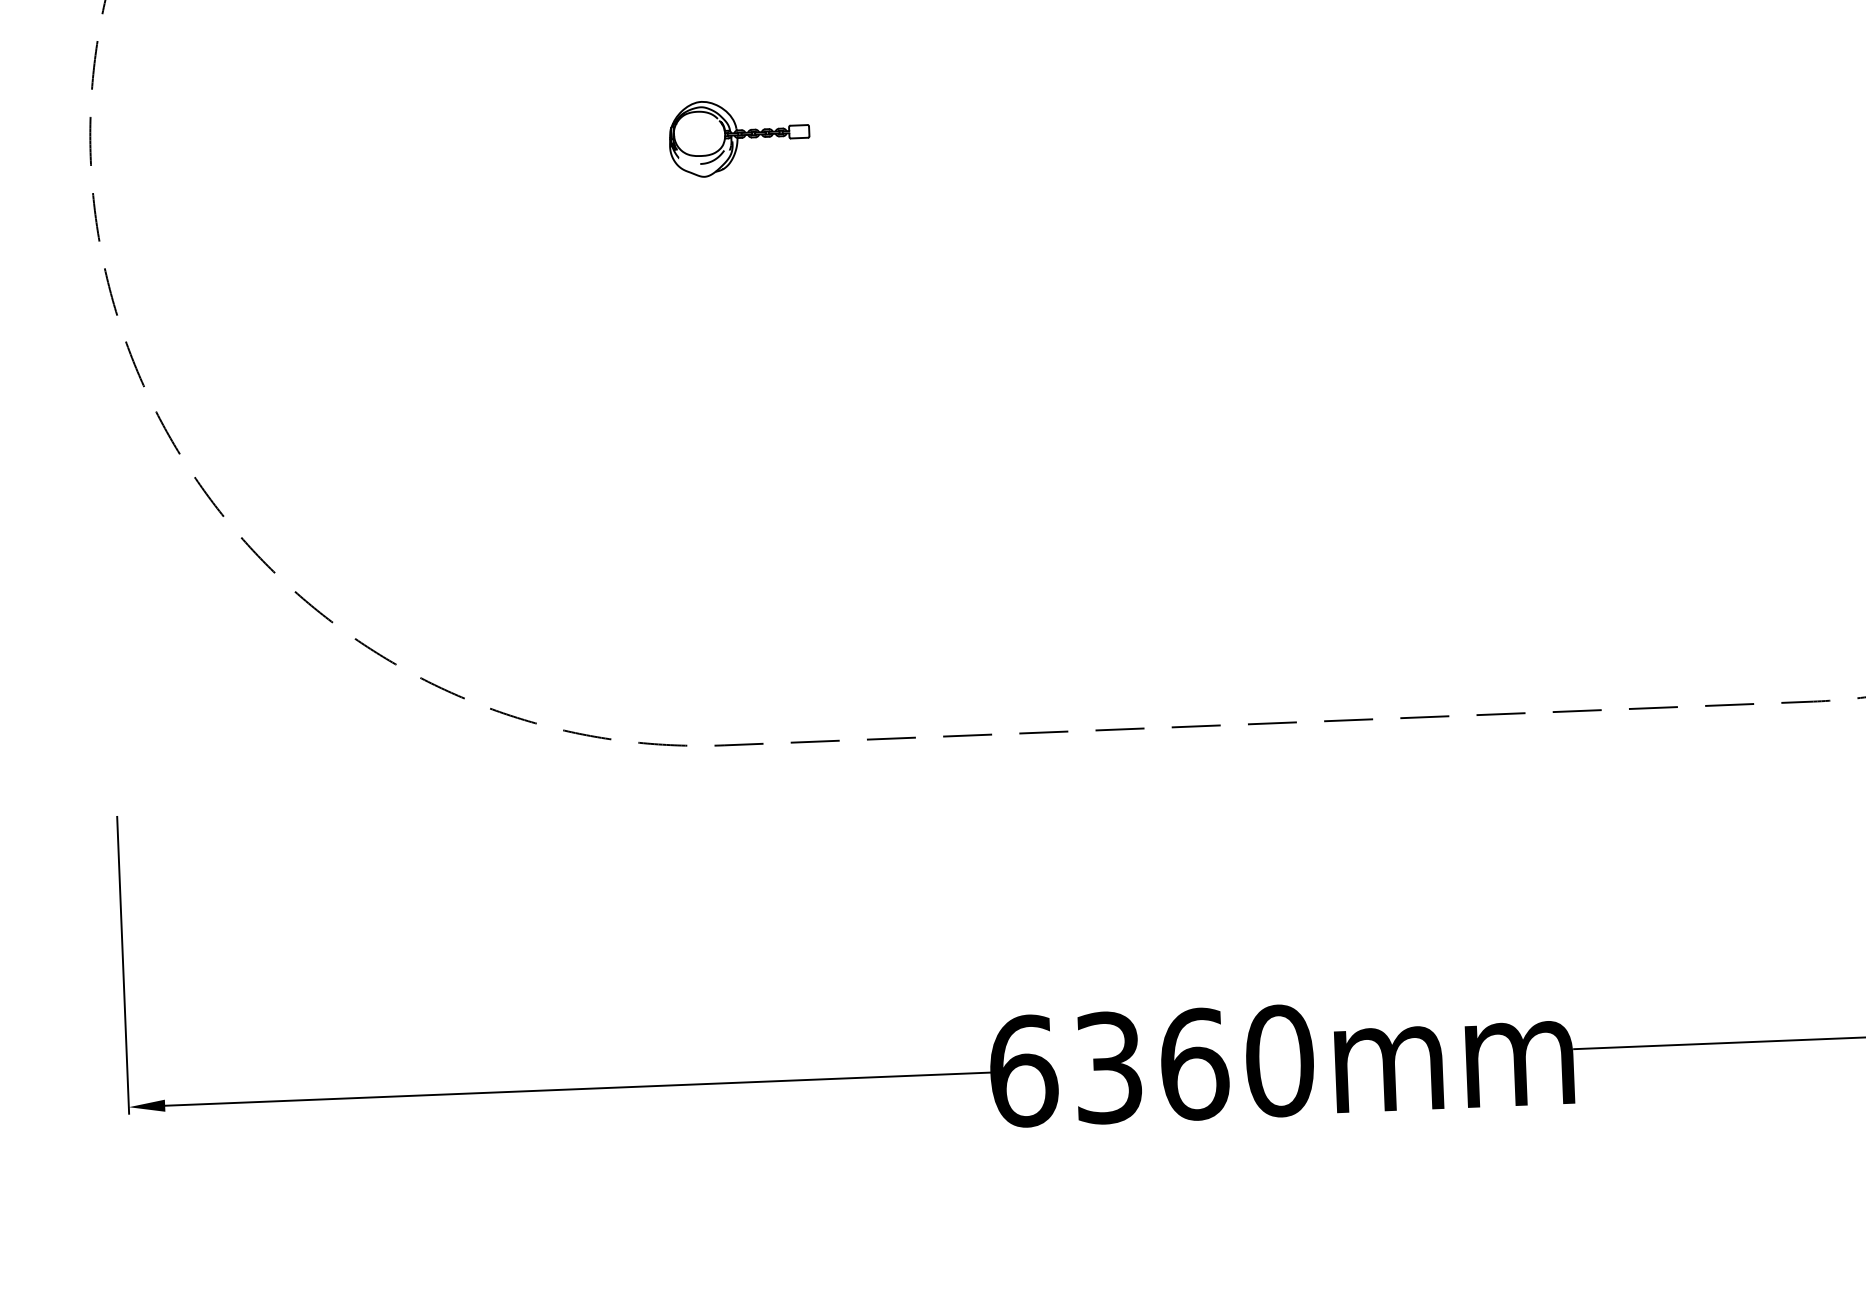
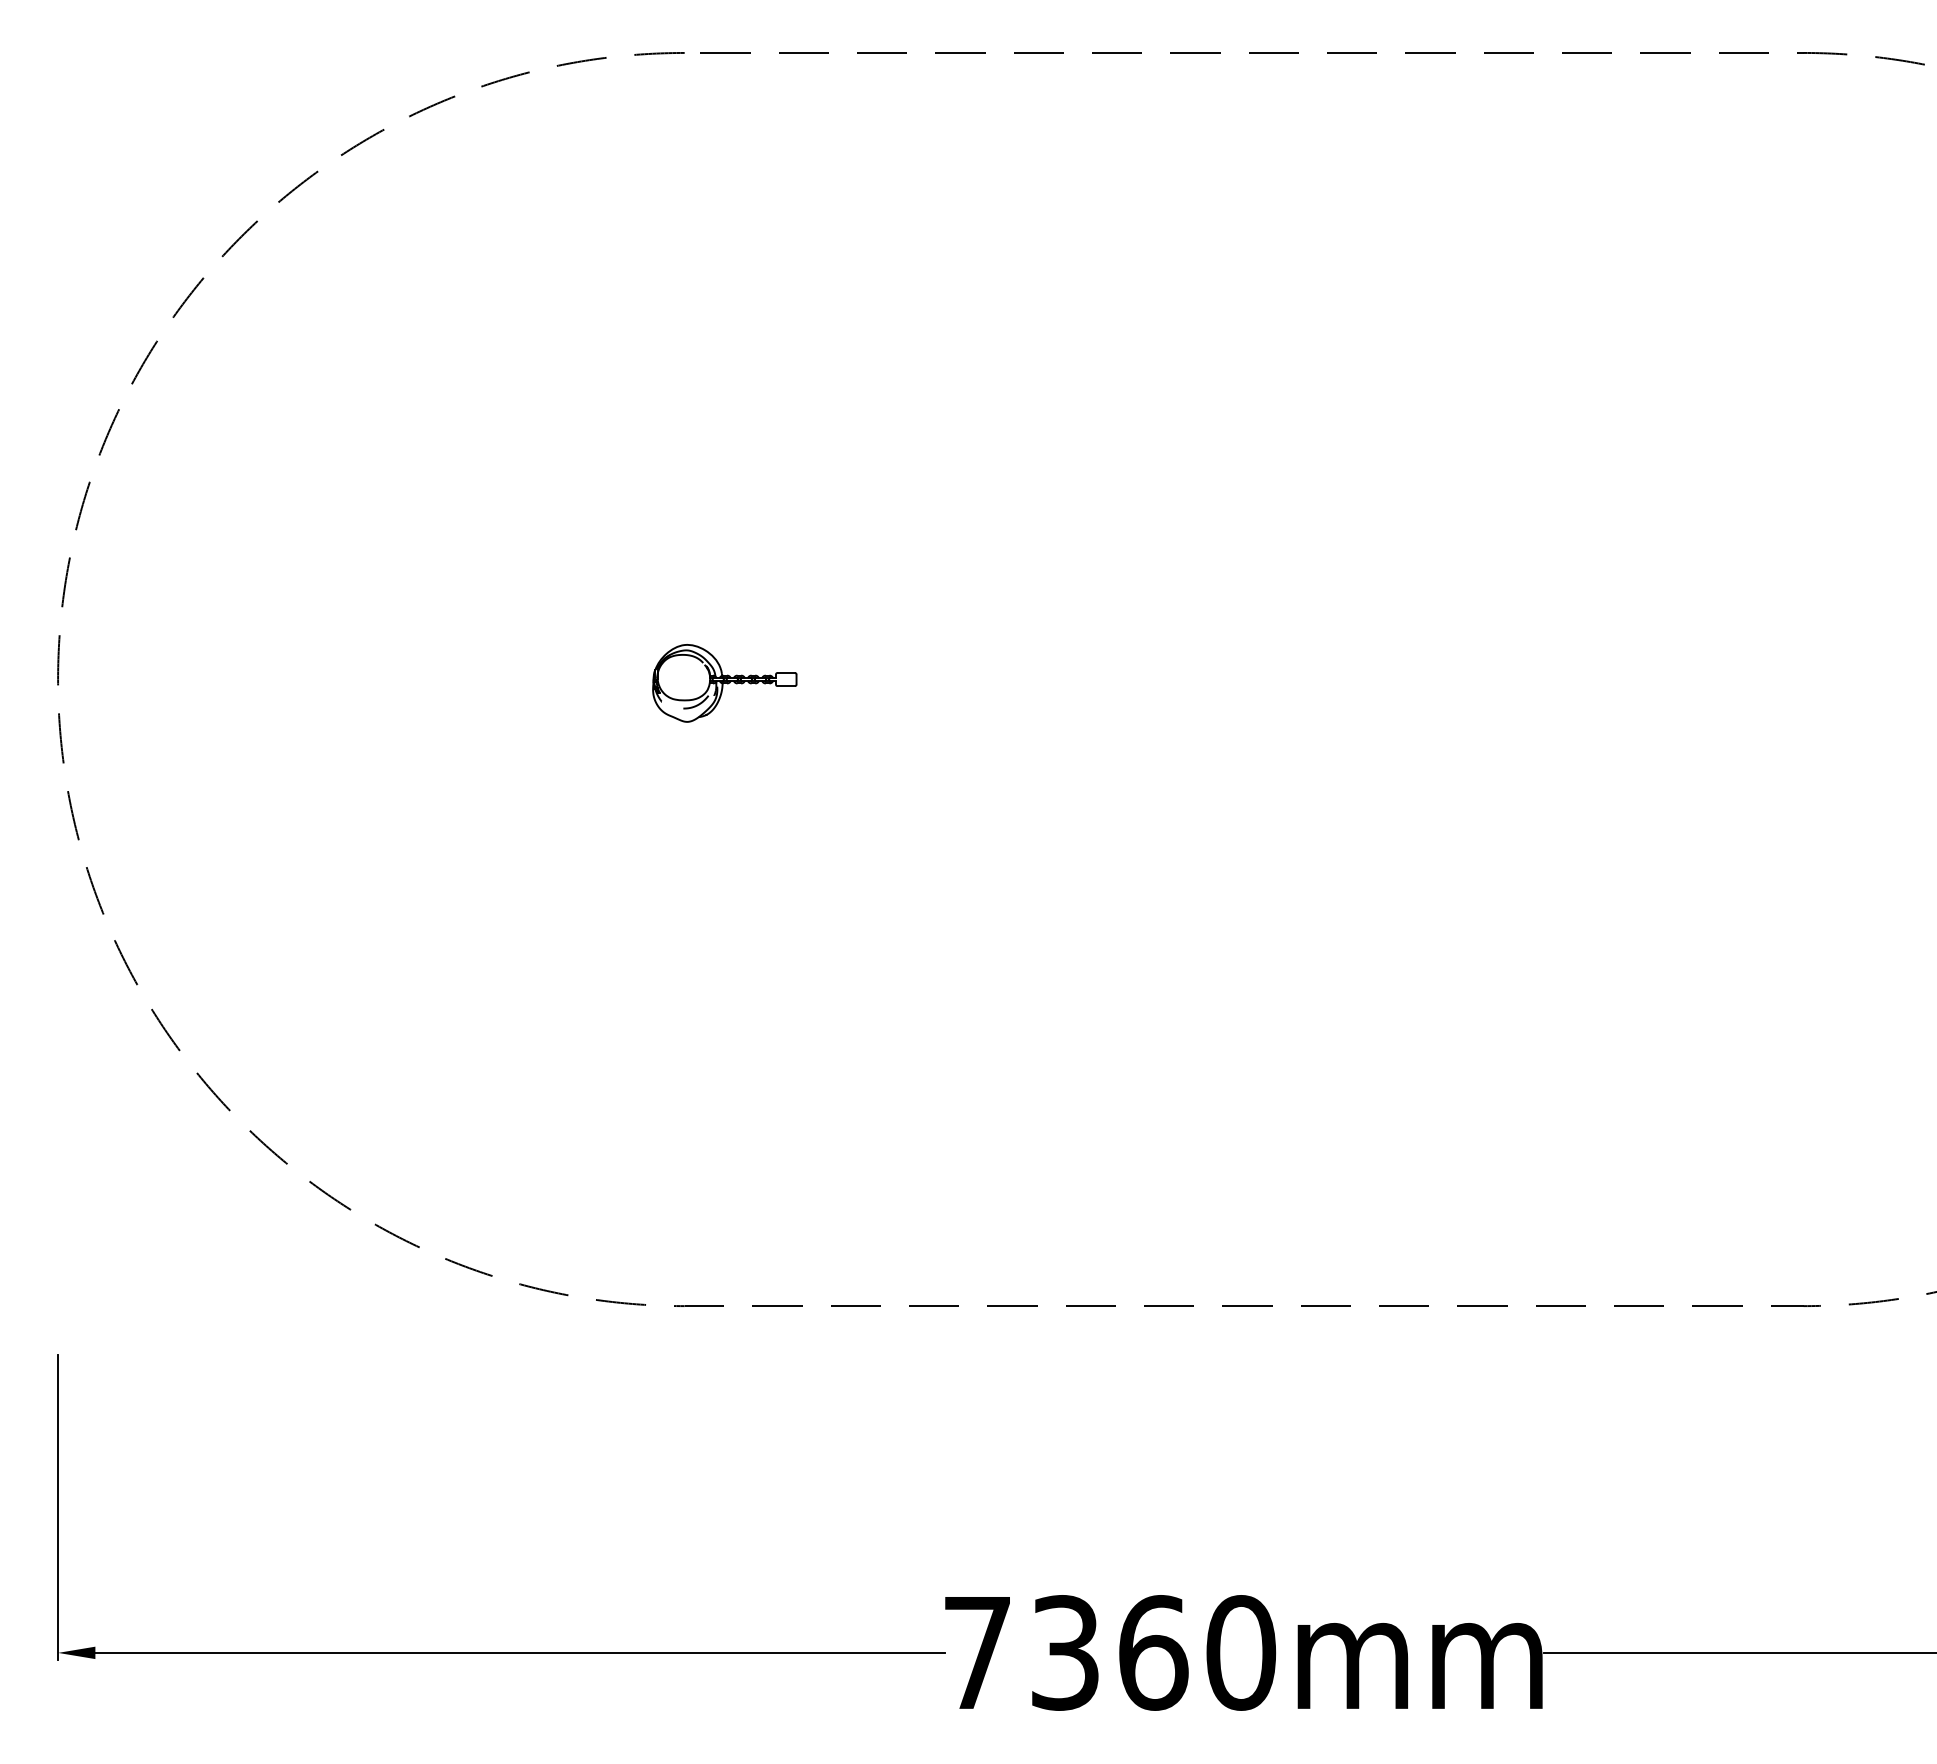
text: (1024, 1070) -> (978, 1652), 6360mm -> 7360mm

